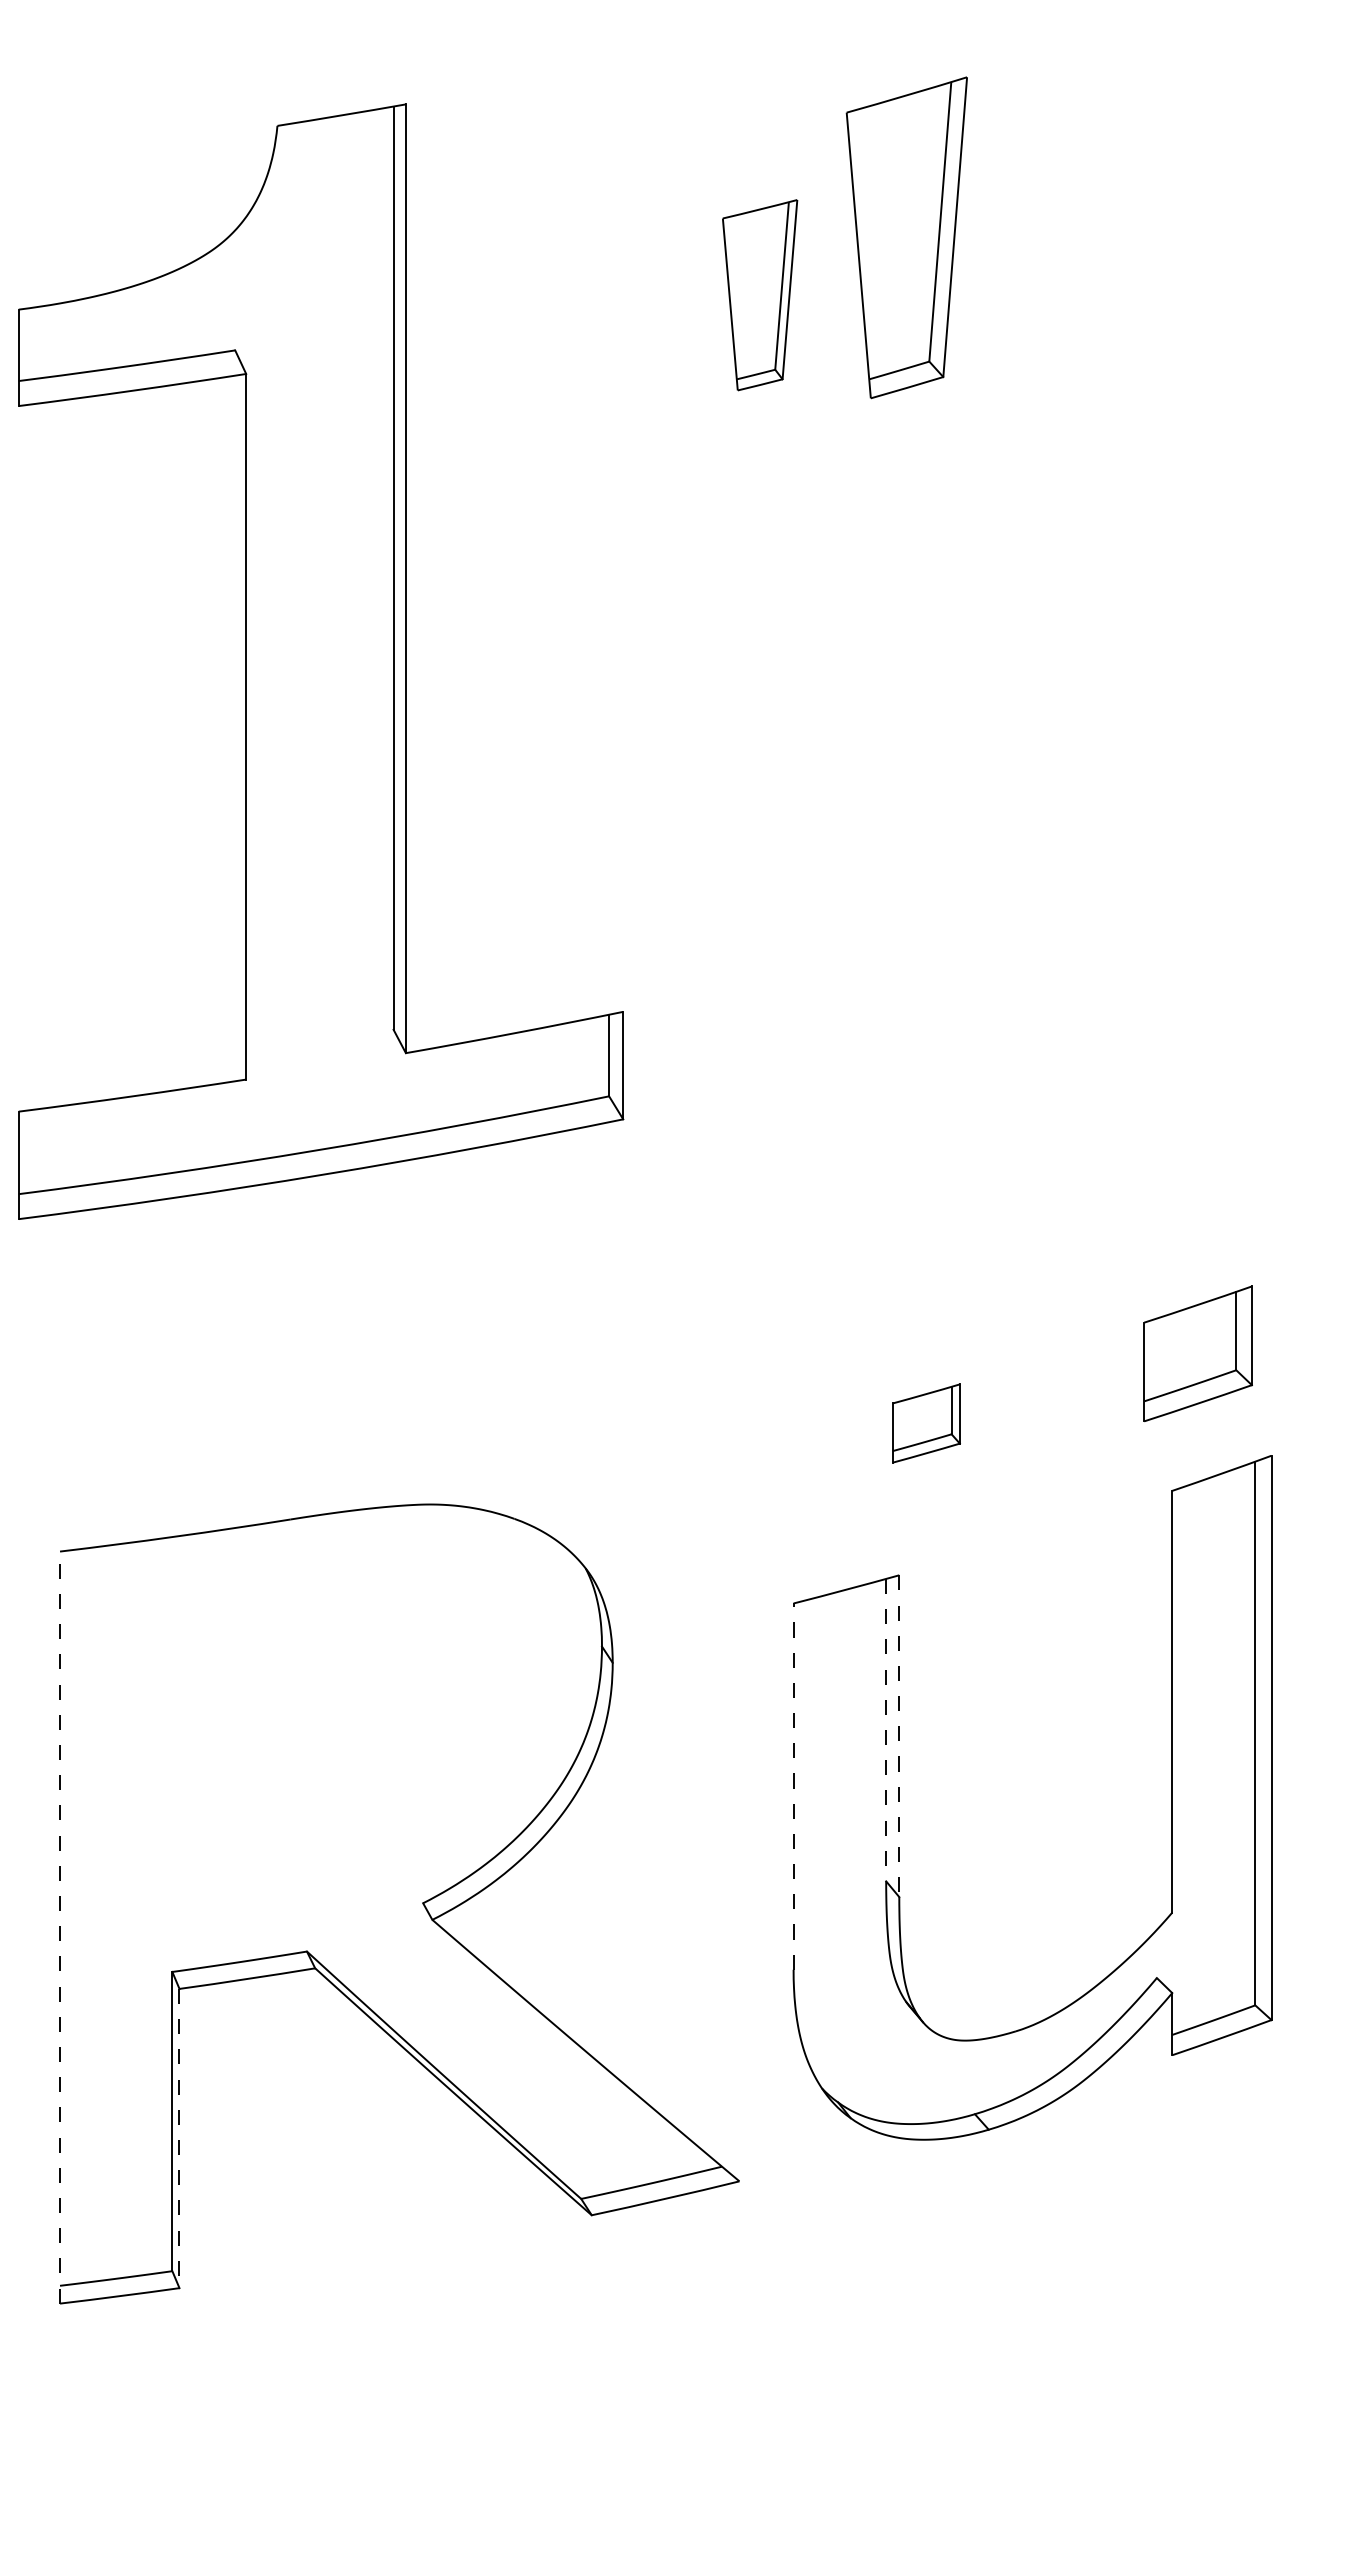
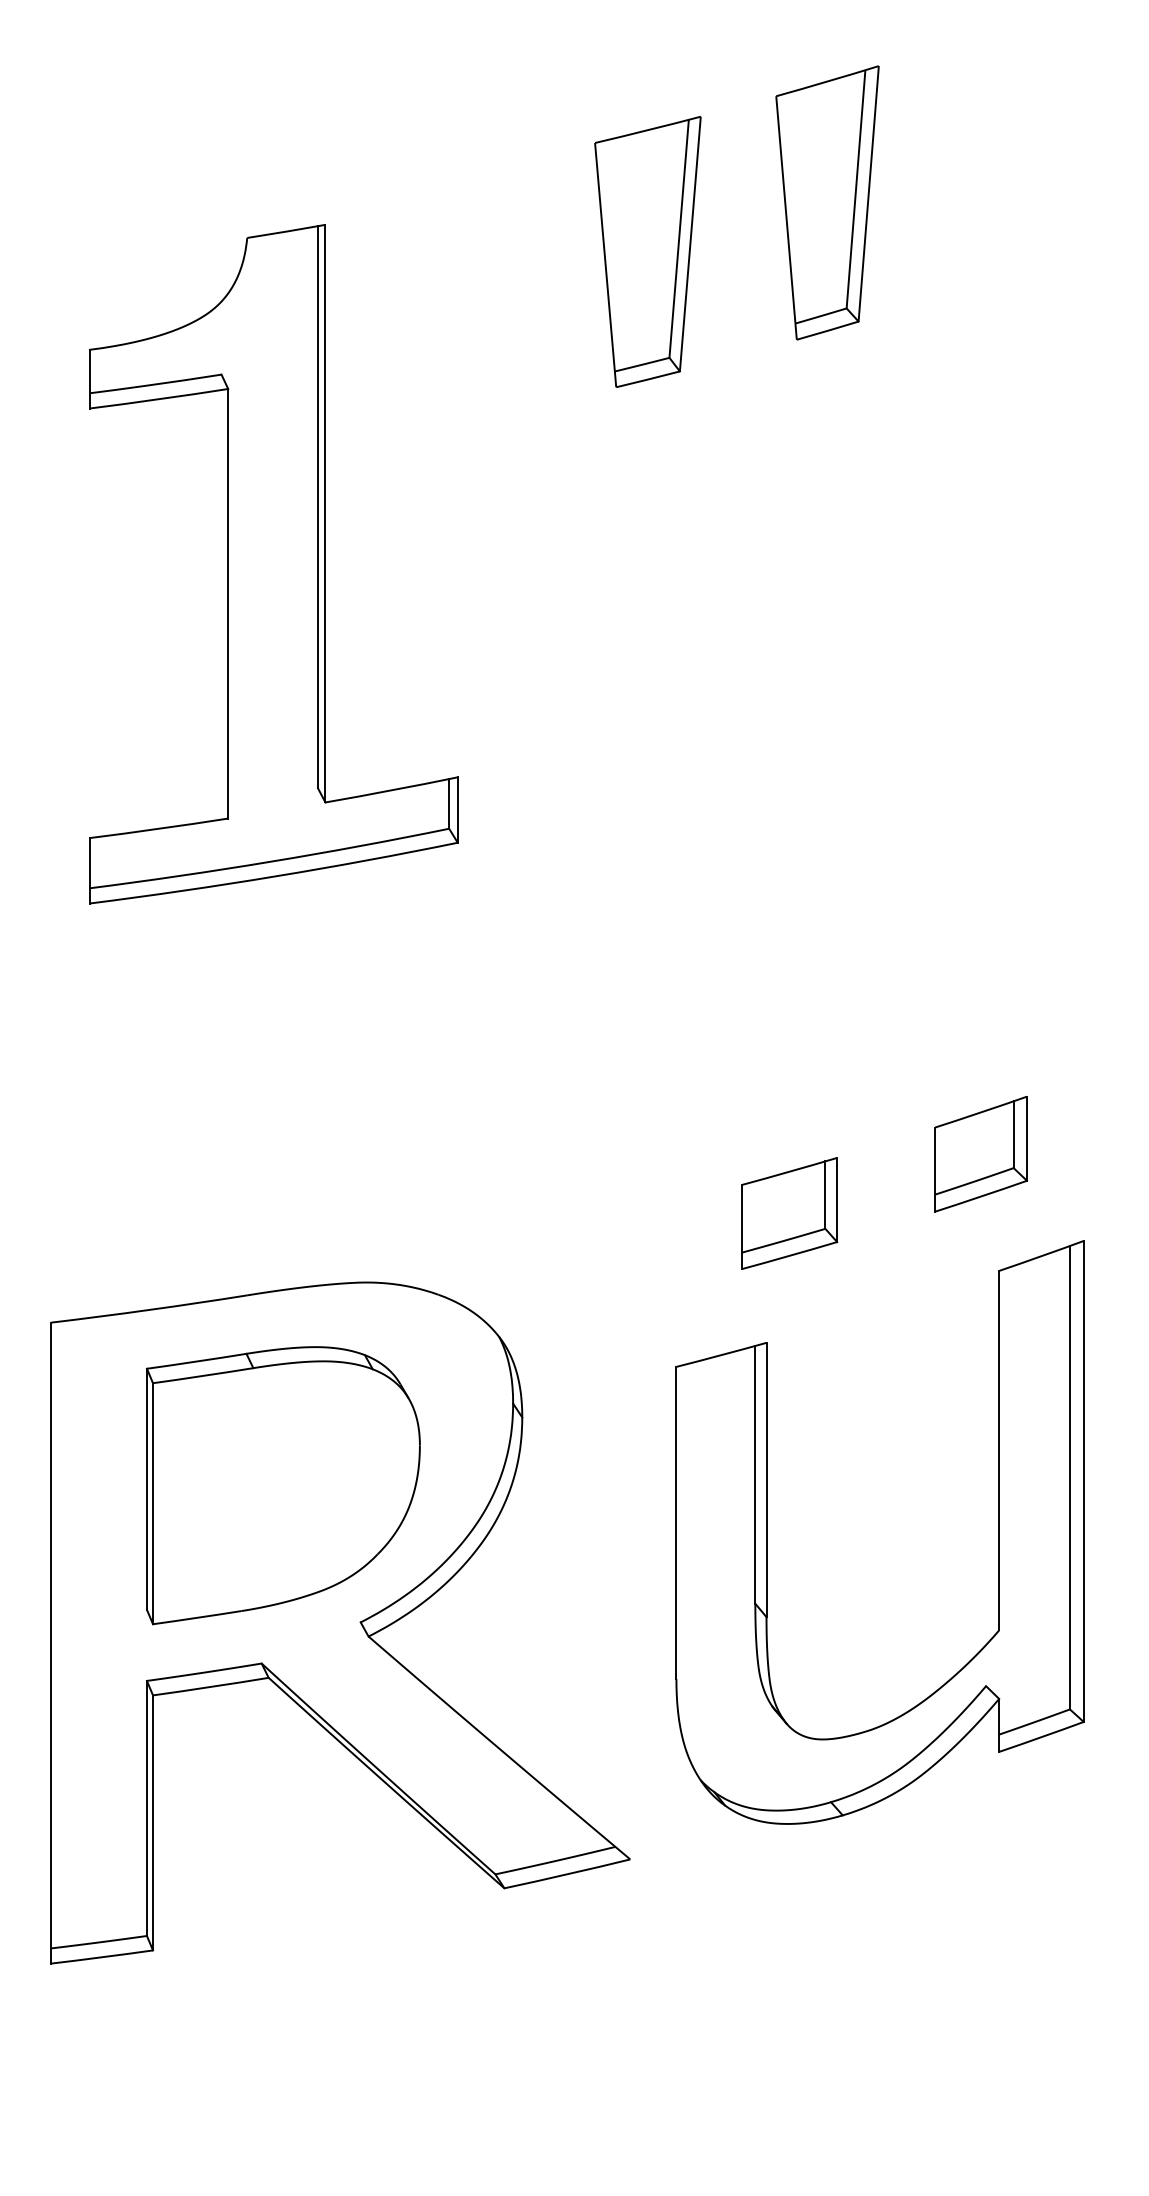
part: (906, 237) -> (827, 202), moved
part: (759, 294) -> (647, 251), size x1.67
part: (321, 661) -> (274, 564), size x0.71
part: (1197, 1353) -> (980, 1153), moved
part: (926, 1423) -> (789, 1213), size x1.67
line: (886, 1730) -> (755, 1475), dashed -> solid
line: (899, 1736) -> (766, 1480), dashed -> solid
part: (332, 1742) -> (283, 1485), added
line: (793, 1786) -> (676, 1522), dashed -> solid
line: (60, 1927) -> (51, 1643), dashed -> solid
line: (179, 2138) -> (153, 1822), dashed -> solid

